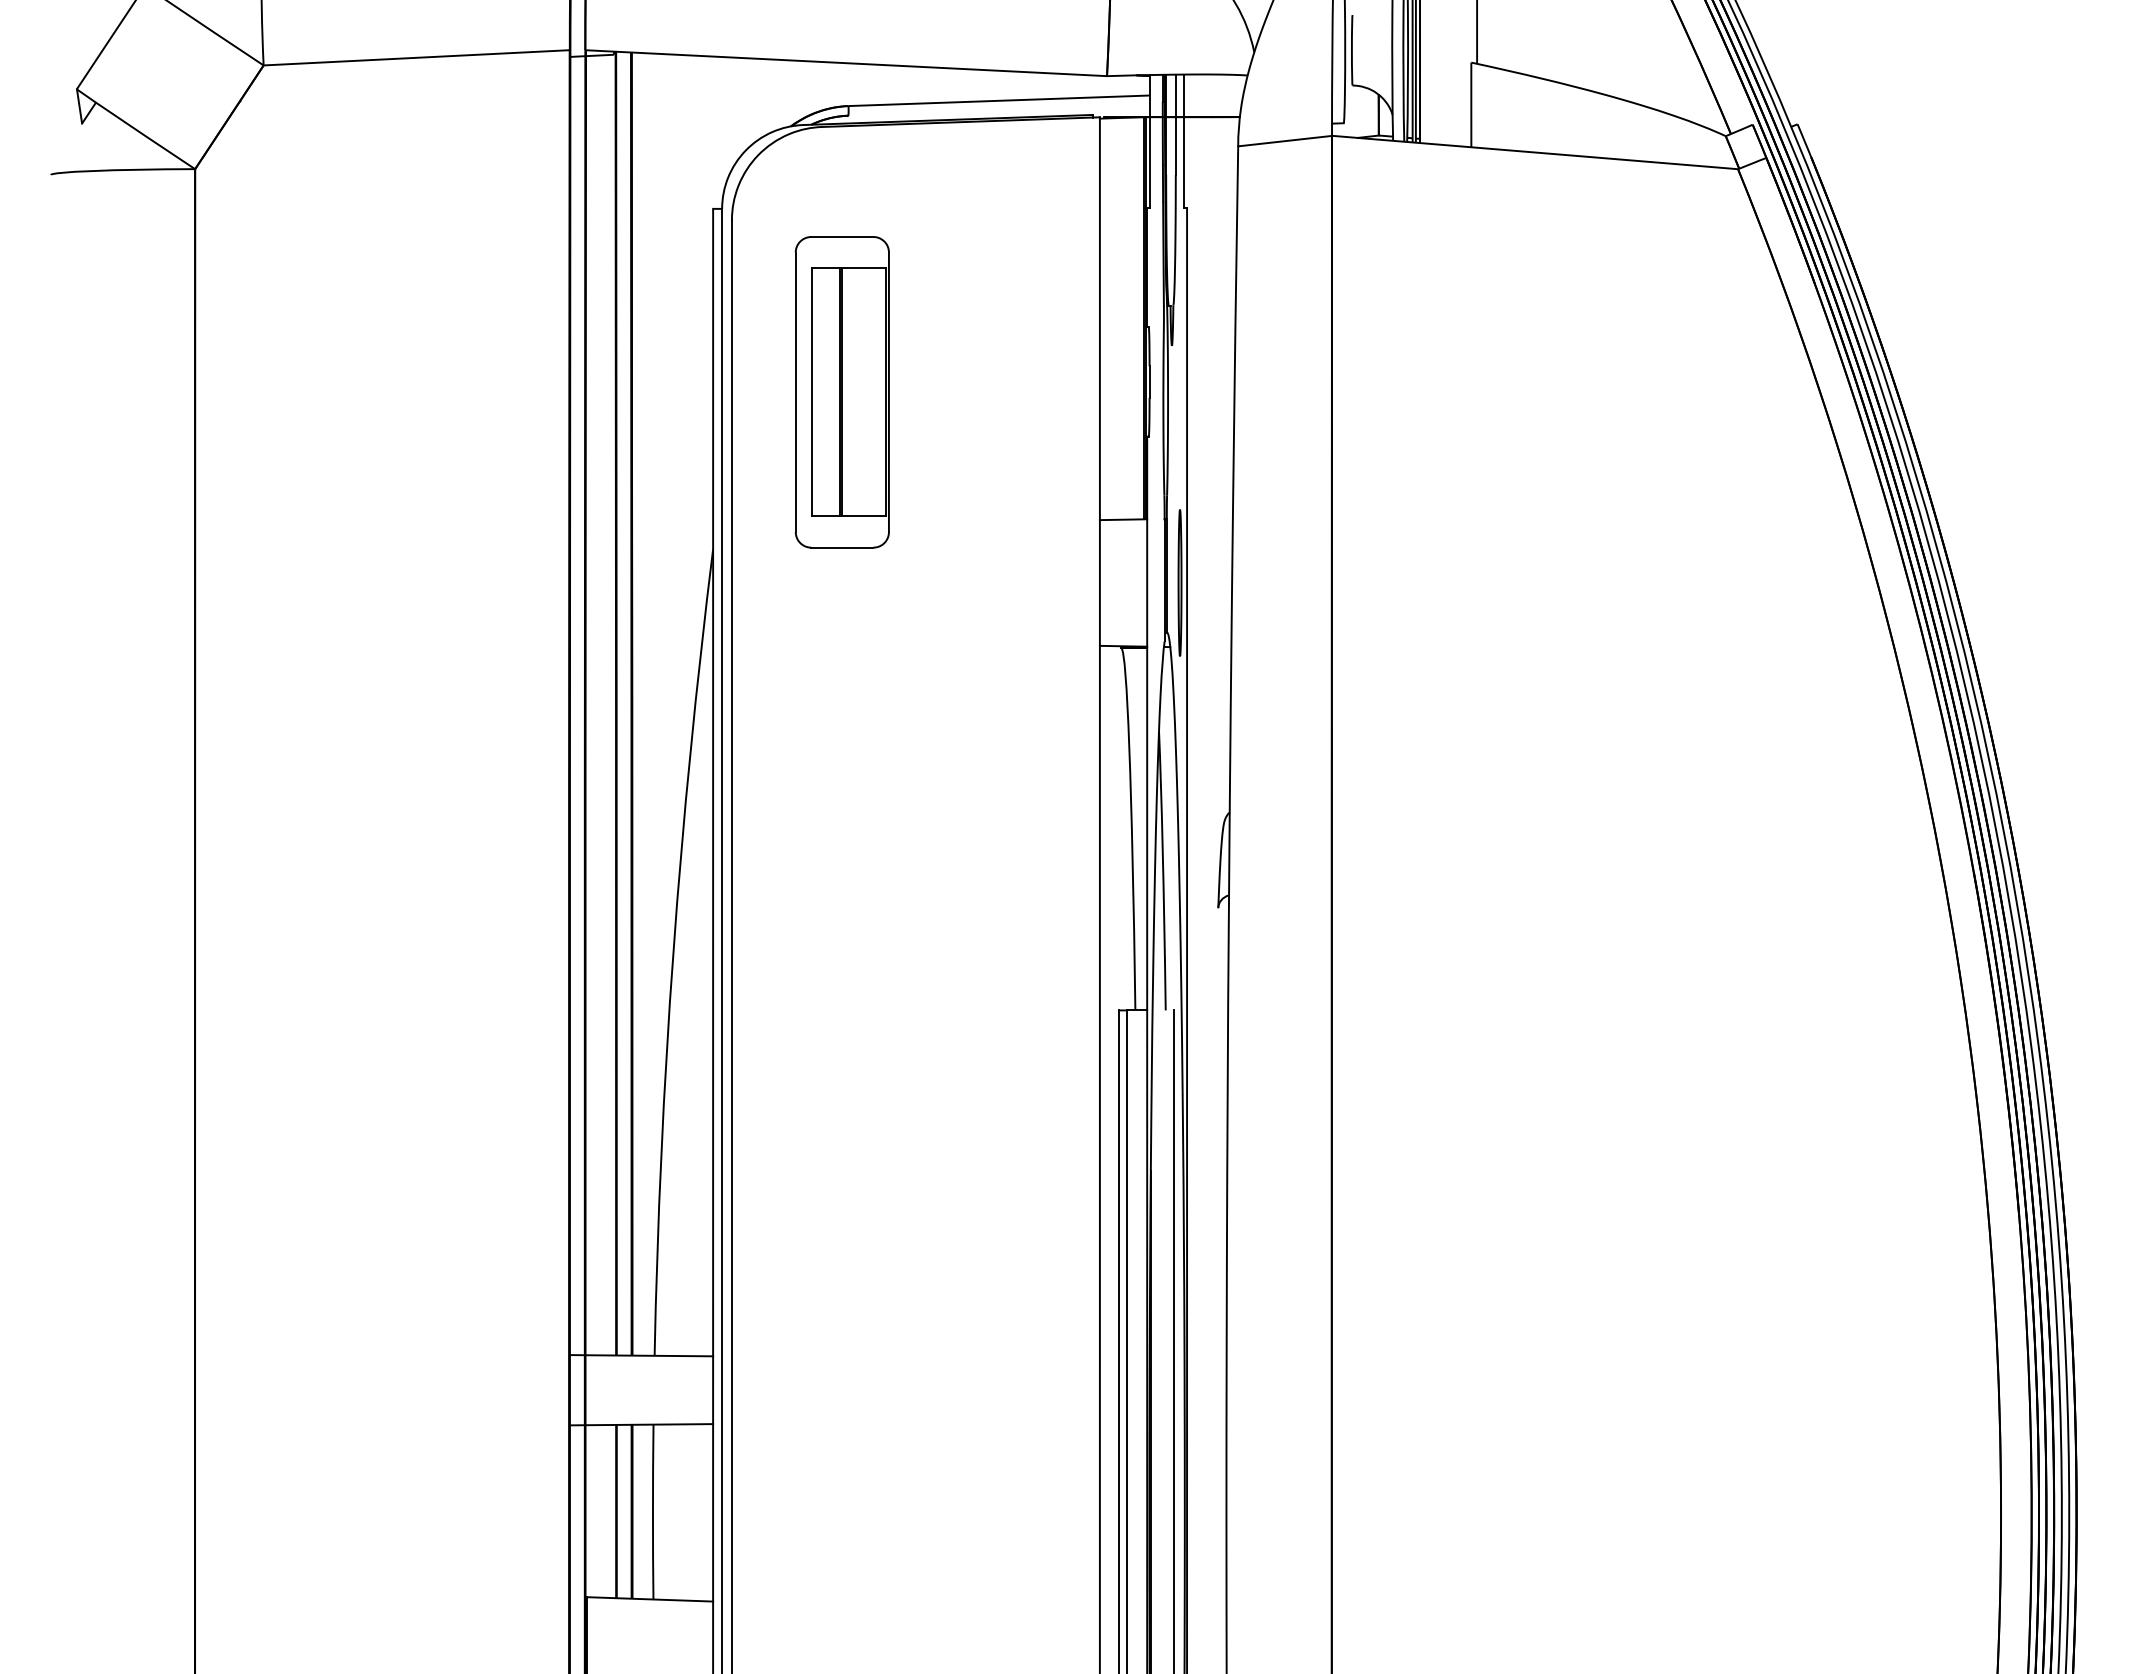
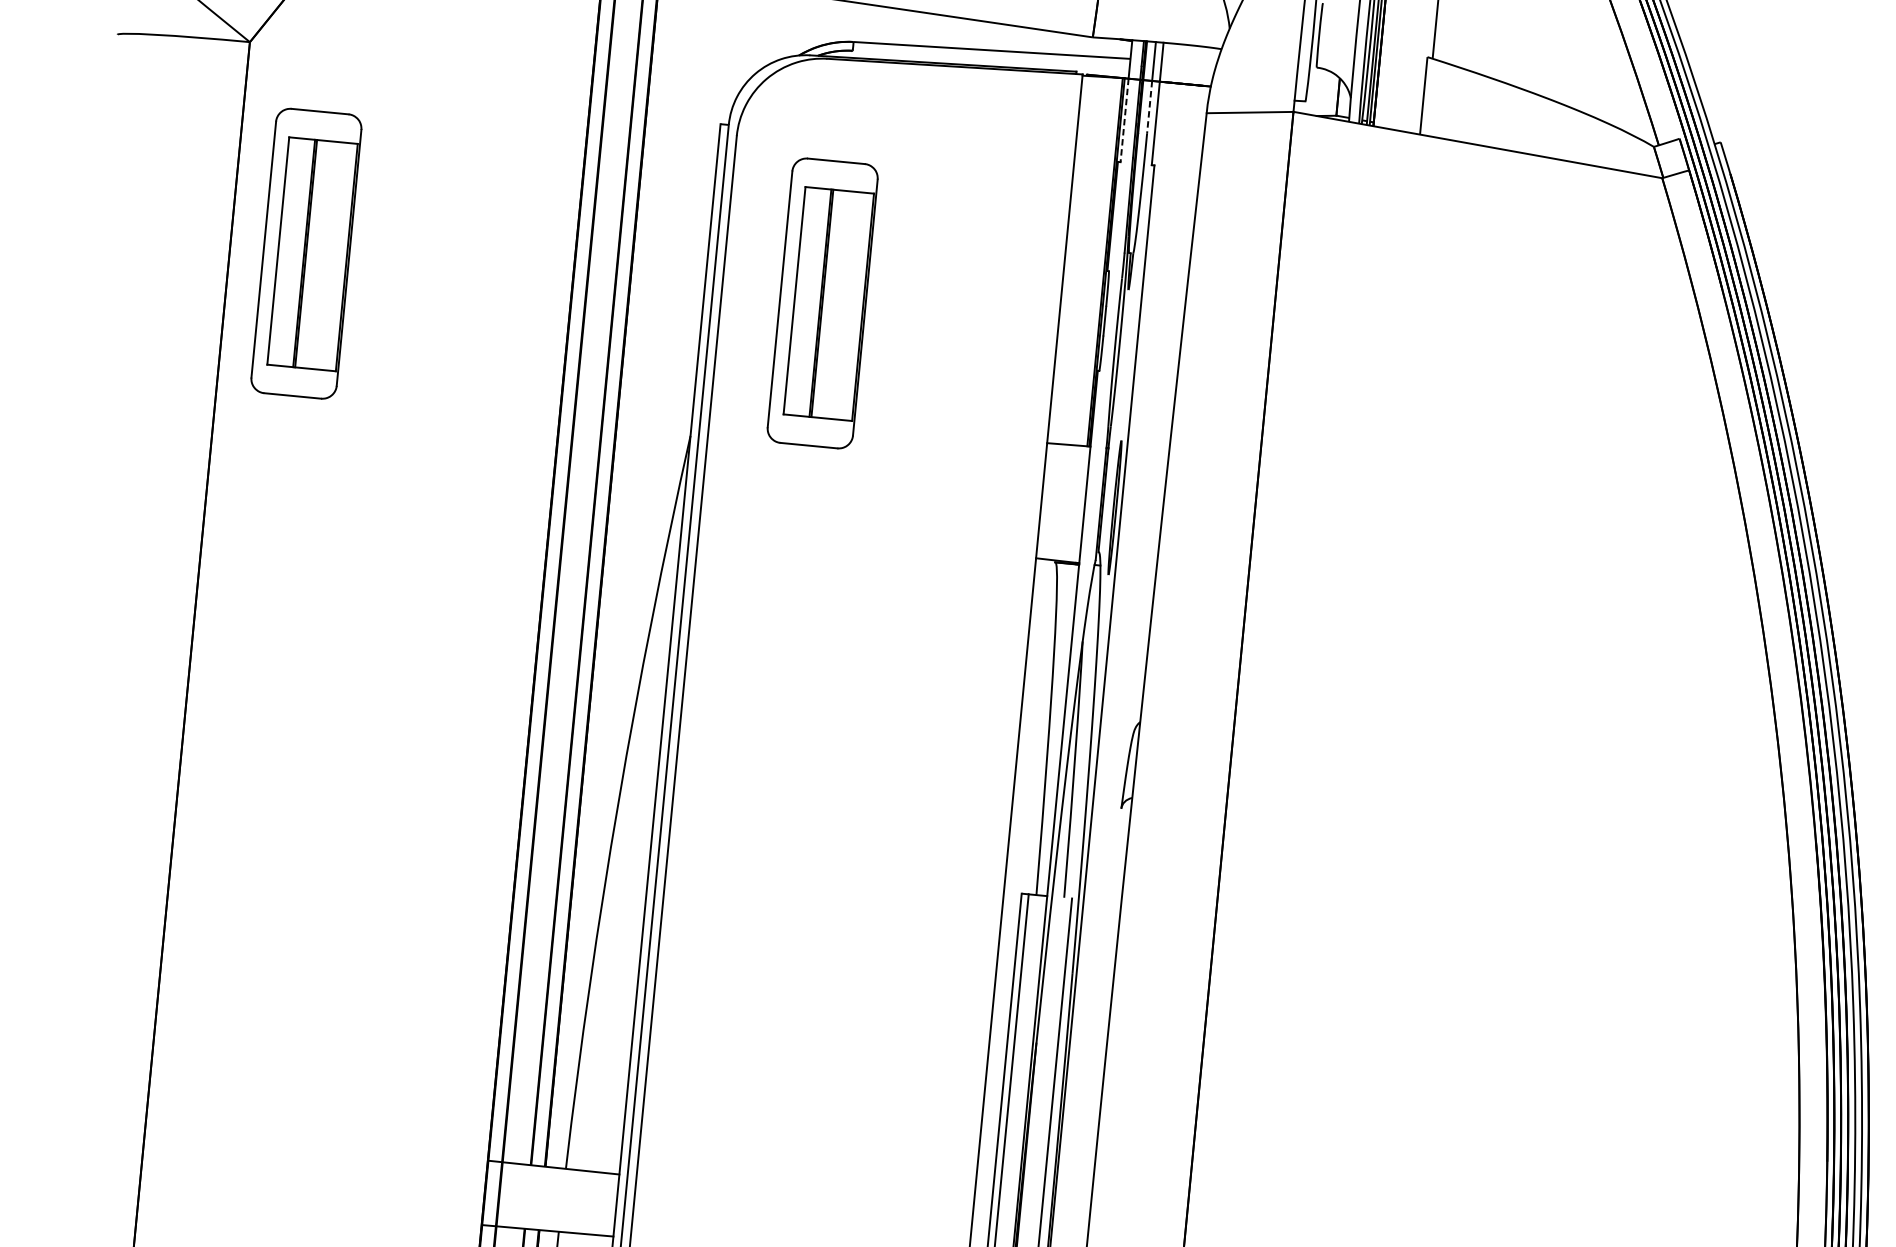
line: (1175, 145) -> (1149, 106), solid -> dashed
line: (1150, 162) -> (1125, 120), solid -> dashed
part: (277, 392) -> (305, 253), added

